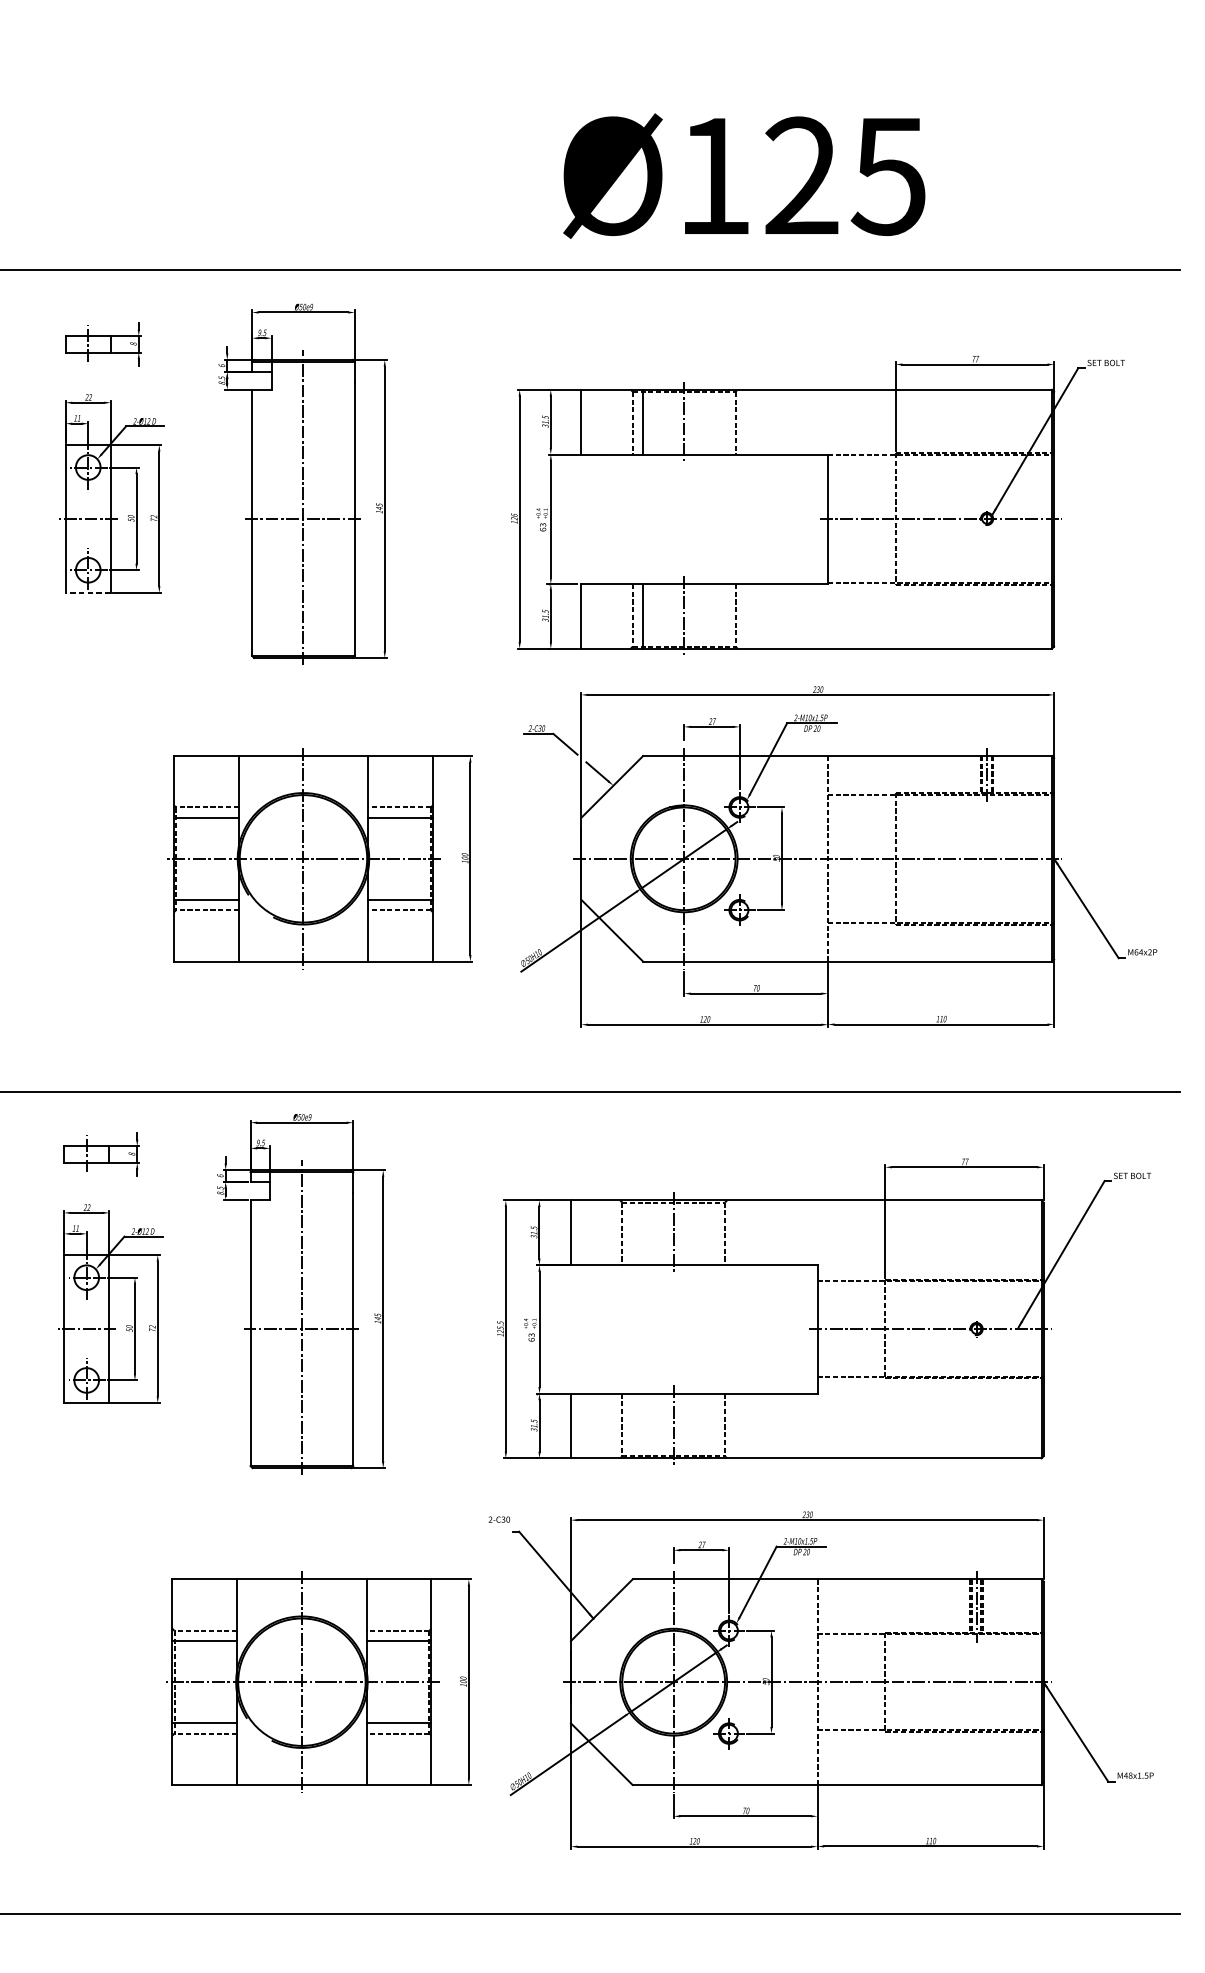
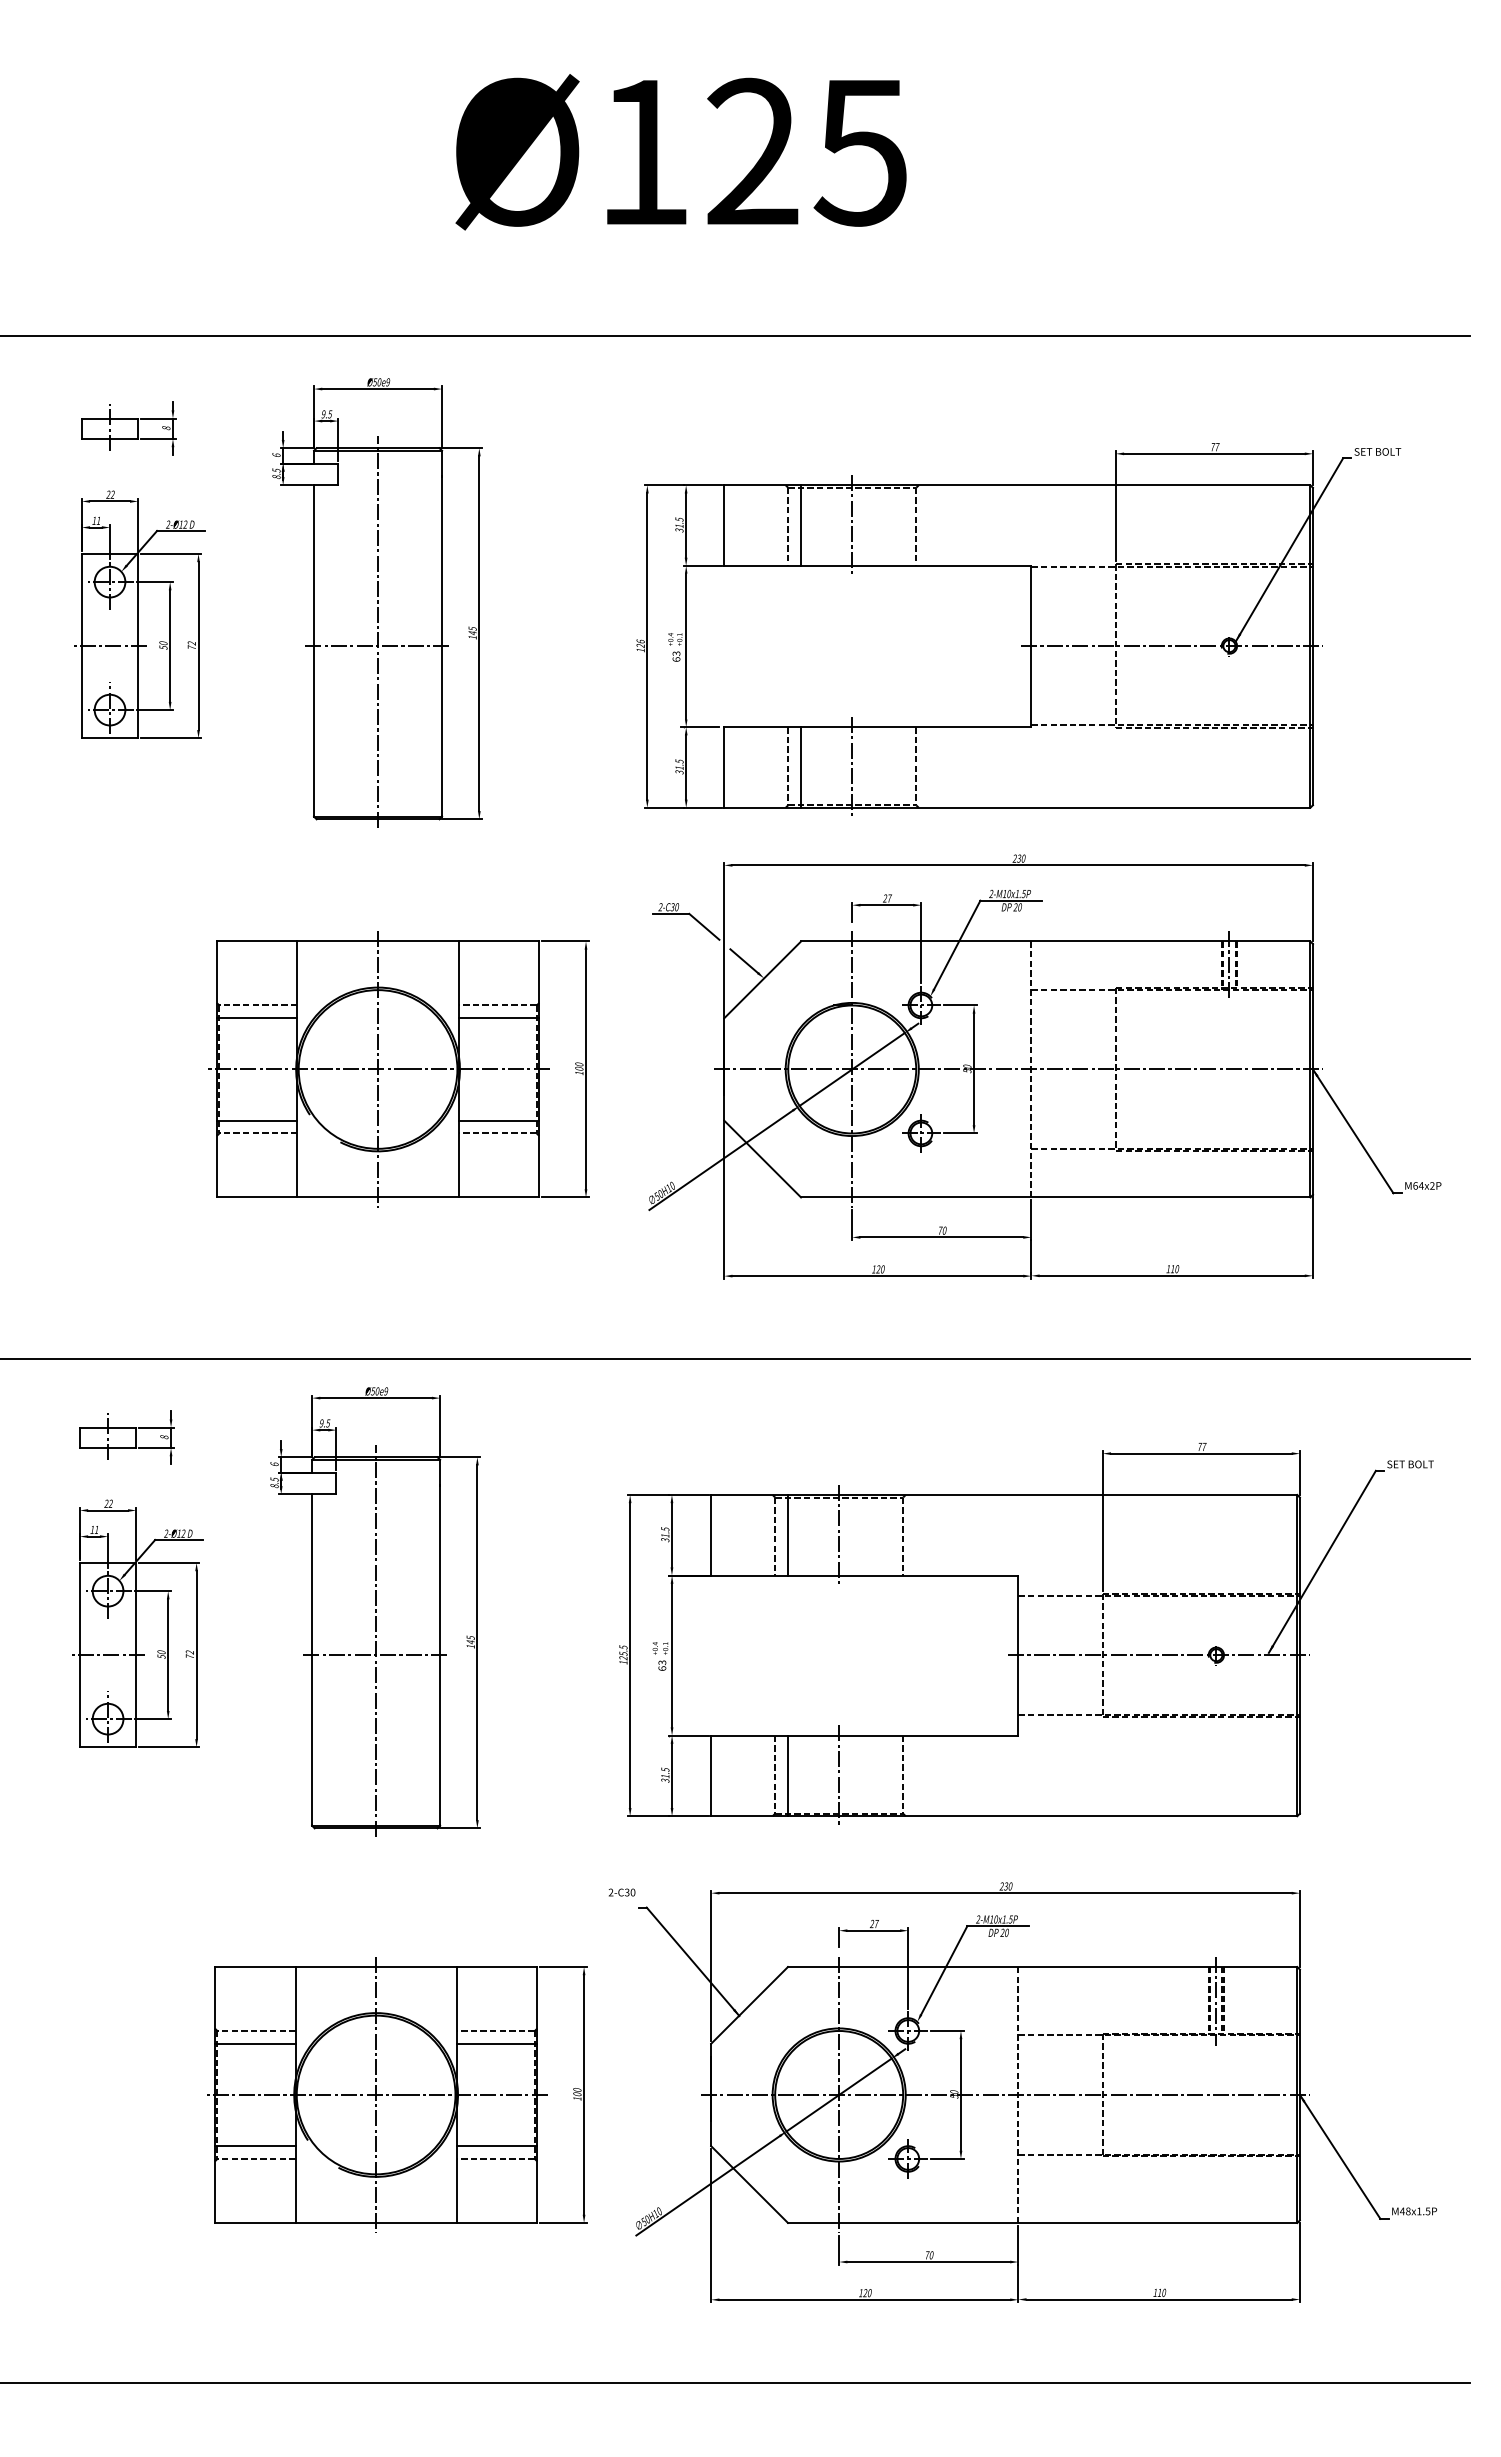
text: (743, 176) -> (680, 152), moved
line: (87, 593) -> (109, 738), dashed -> solid
line: (632, 1232) -> (787, 1534), added
line: (632, 1425) -> (787, 1775), added

